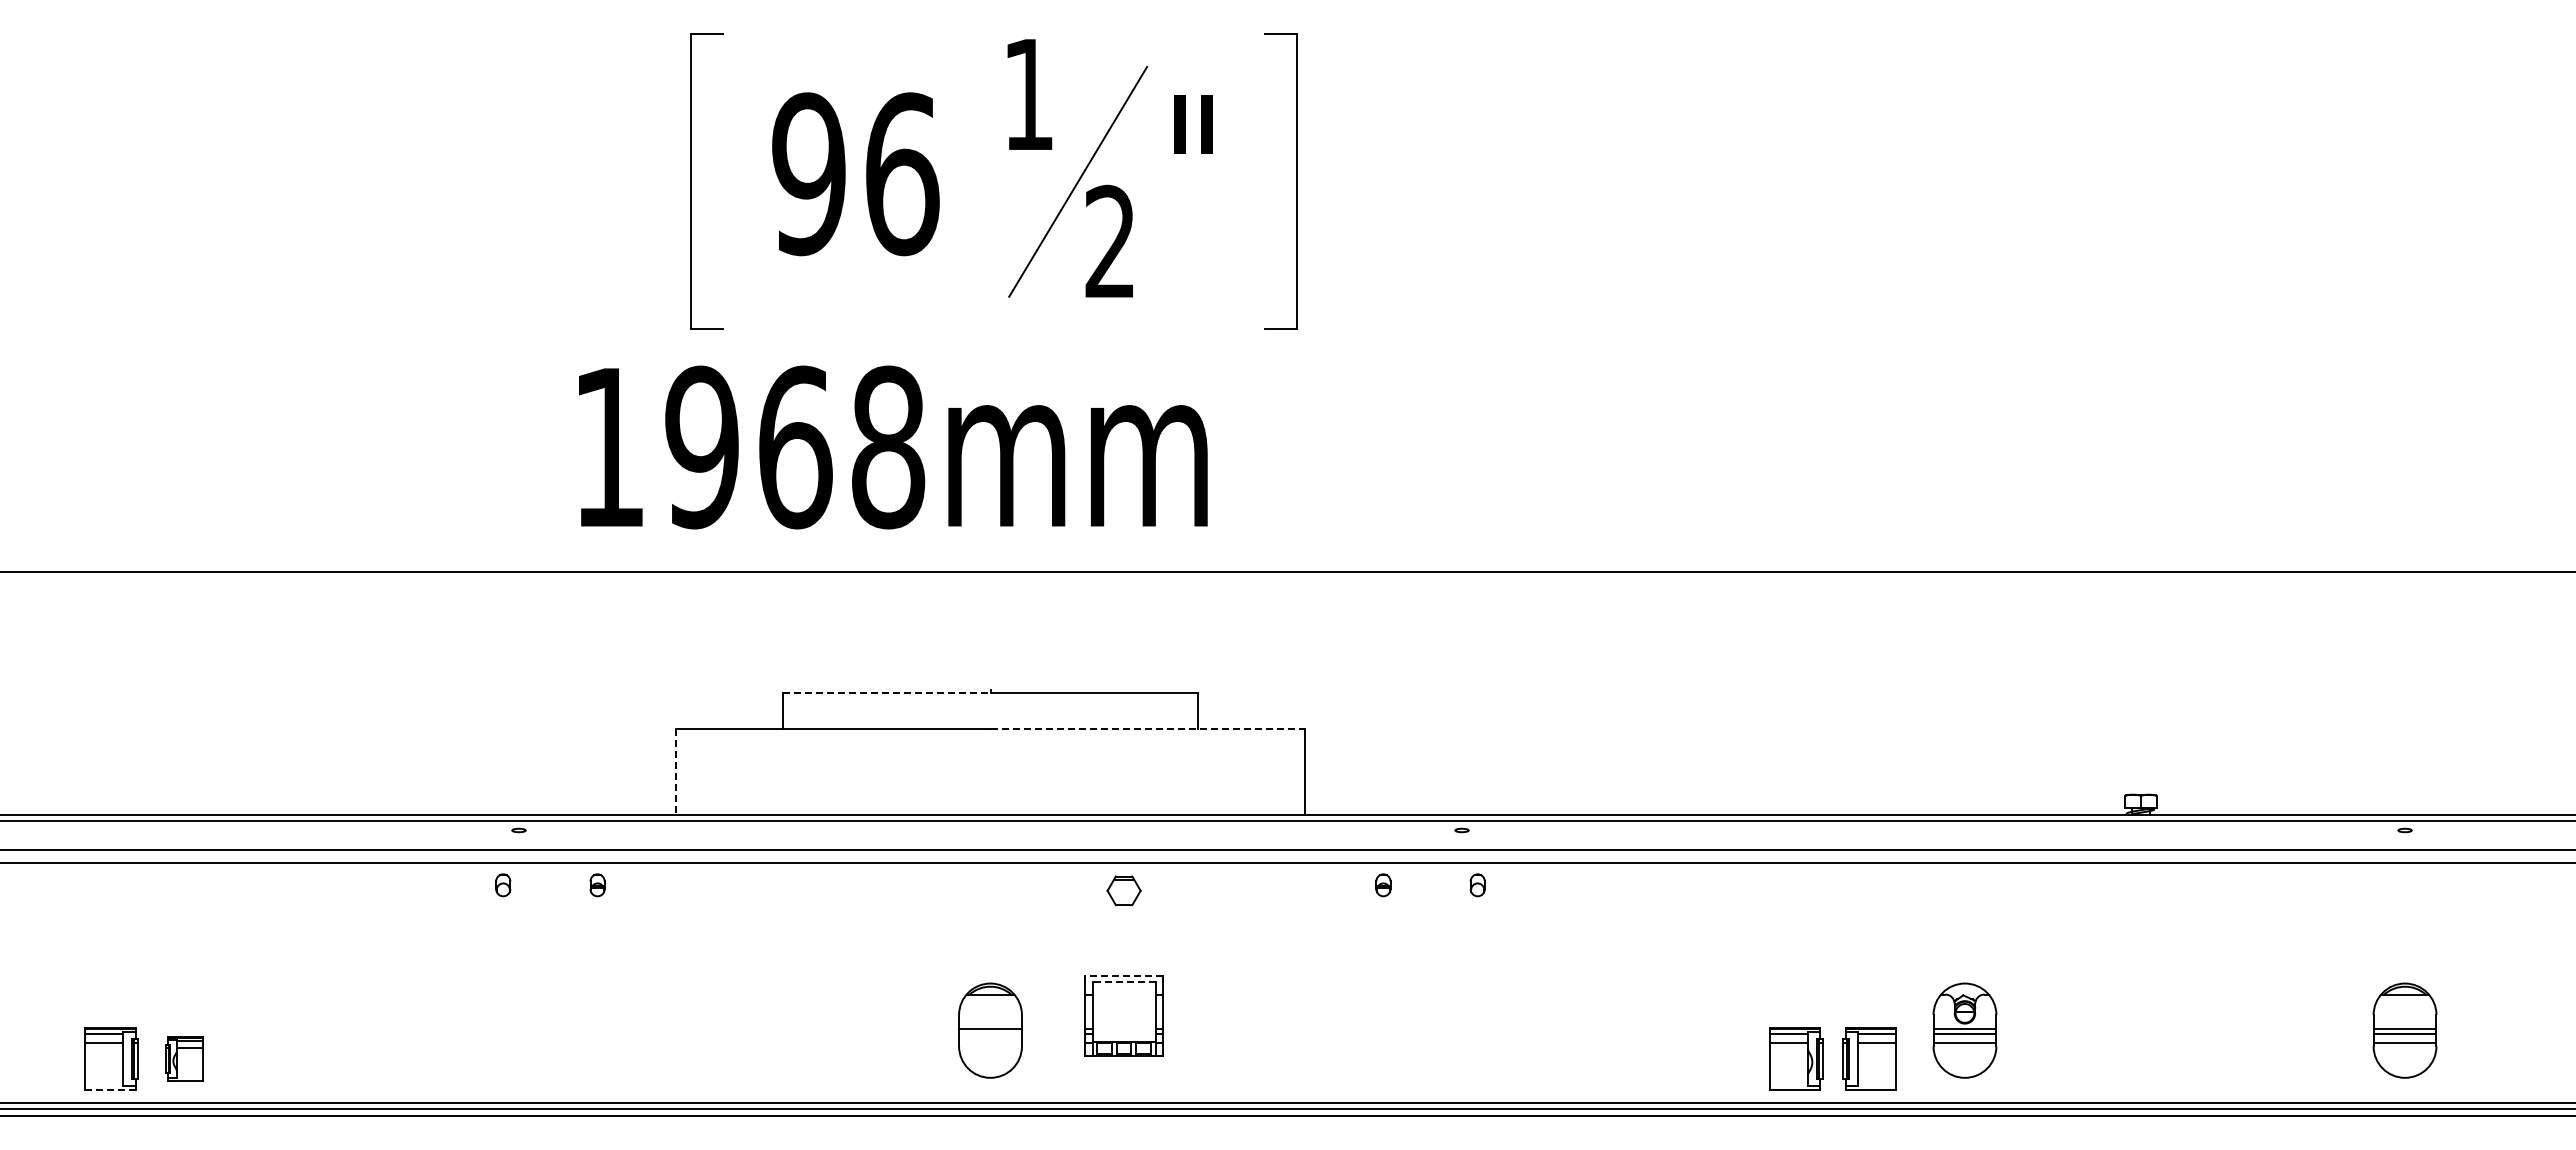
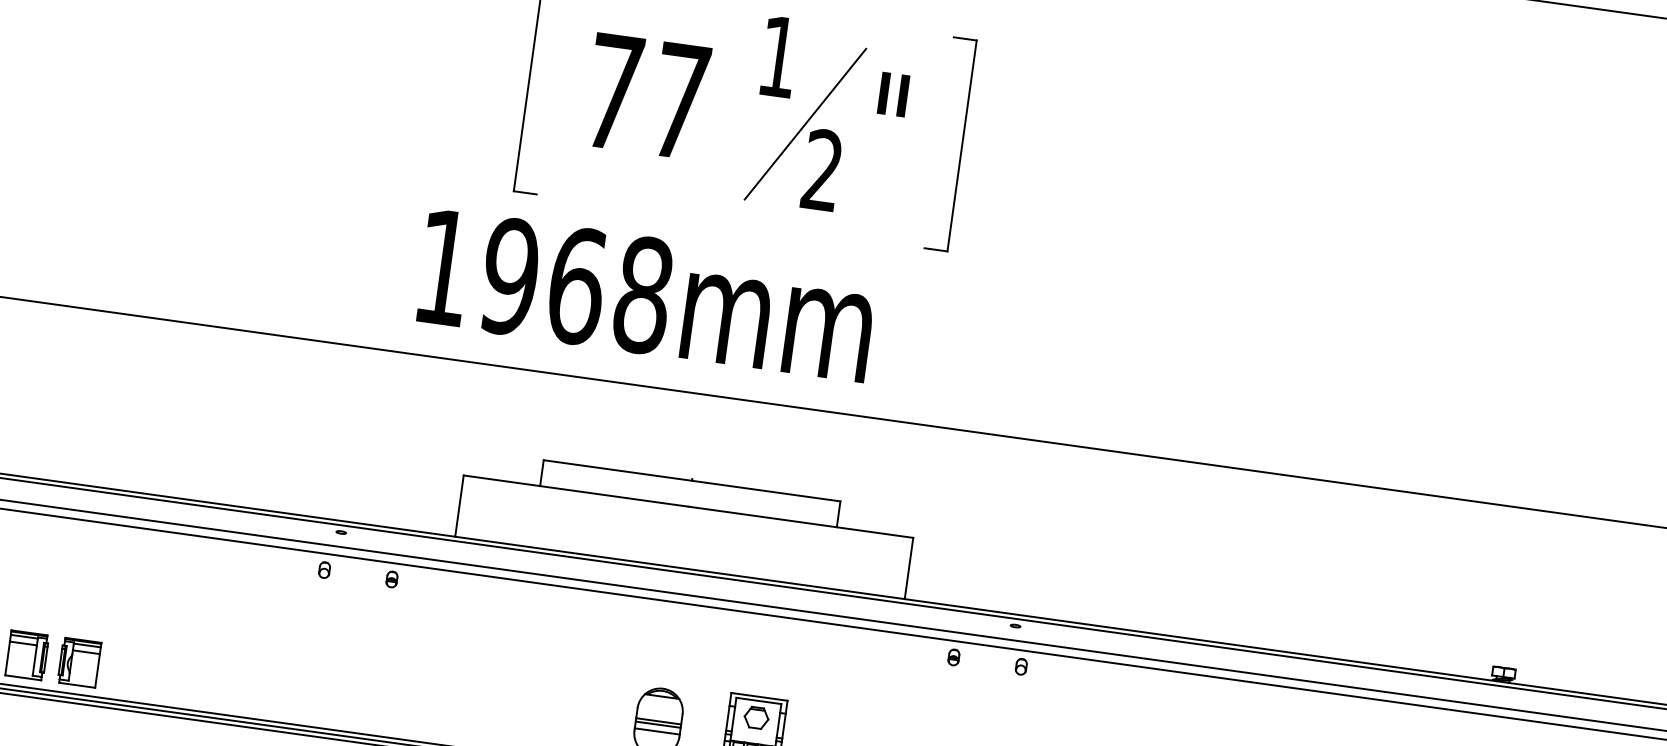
text: (855, 174) -> (646, 96), 96 -> 77
line: (886, 692) -> (617, 470), dashed -> solid
line: (1148, 728) -> (801, 522), dashed -> solid
line: (676, 771) -> (459, 505), dashed -> solid
part: (1123, 890) -> (756, 717), moved
line: (1123, 976) -> (759, 696), dashed -> solid
line: (1123, 982) -> (758, 701), dashed -> solid
line: (990, 1033) -> (658, 724), added
line: (990, 1043) -> (657, 731), added
part: (184, 1058) -> (79, 662), size x1.43
line: (110, 1090) -> (23, 677), dashed -> solid

